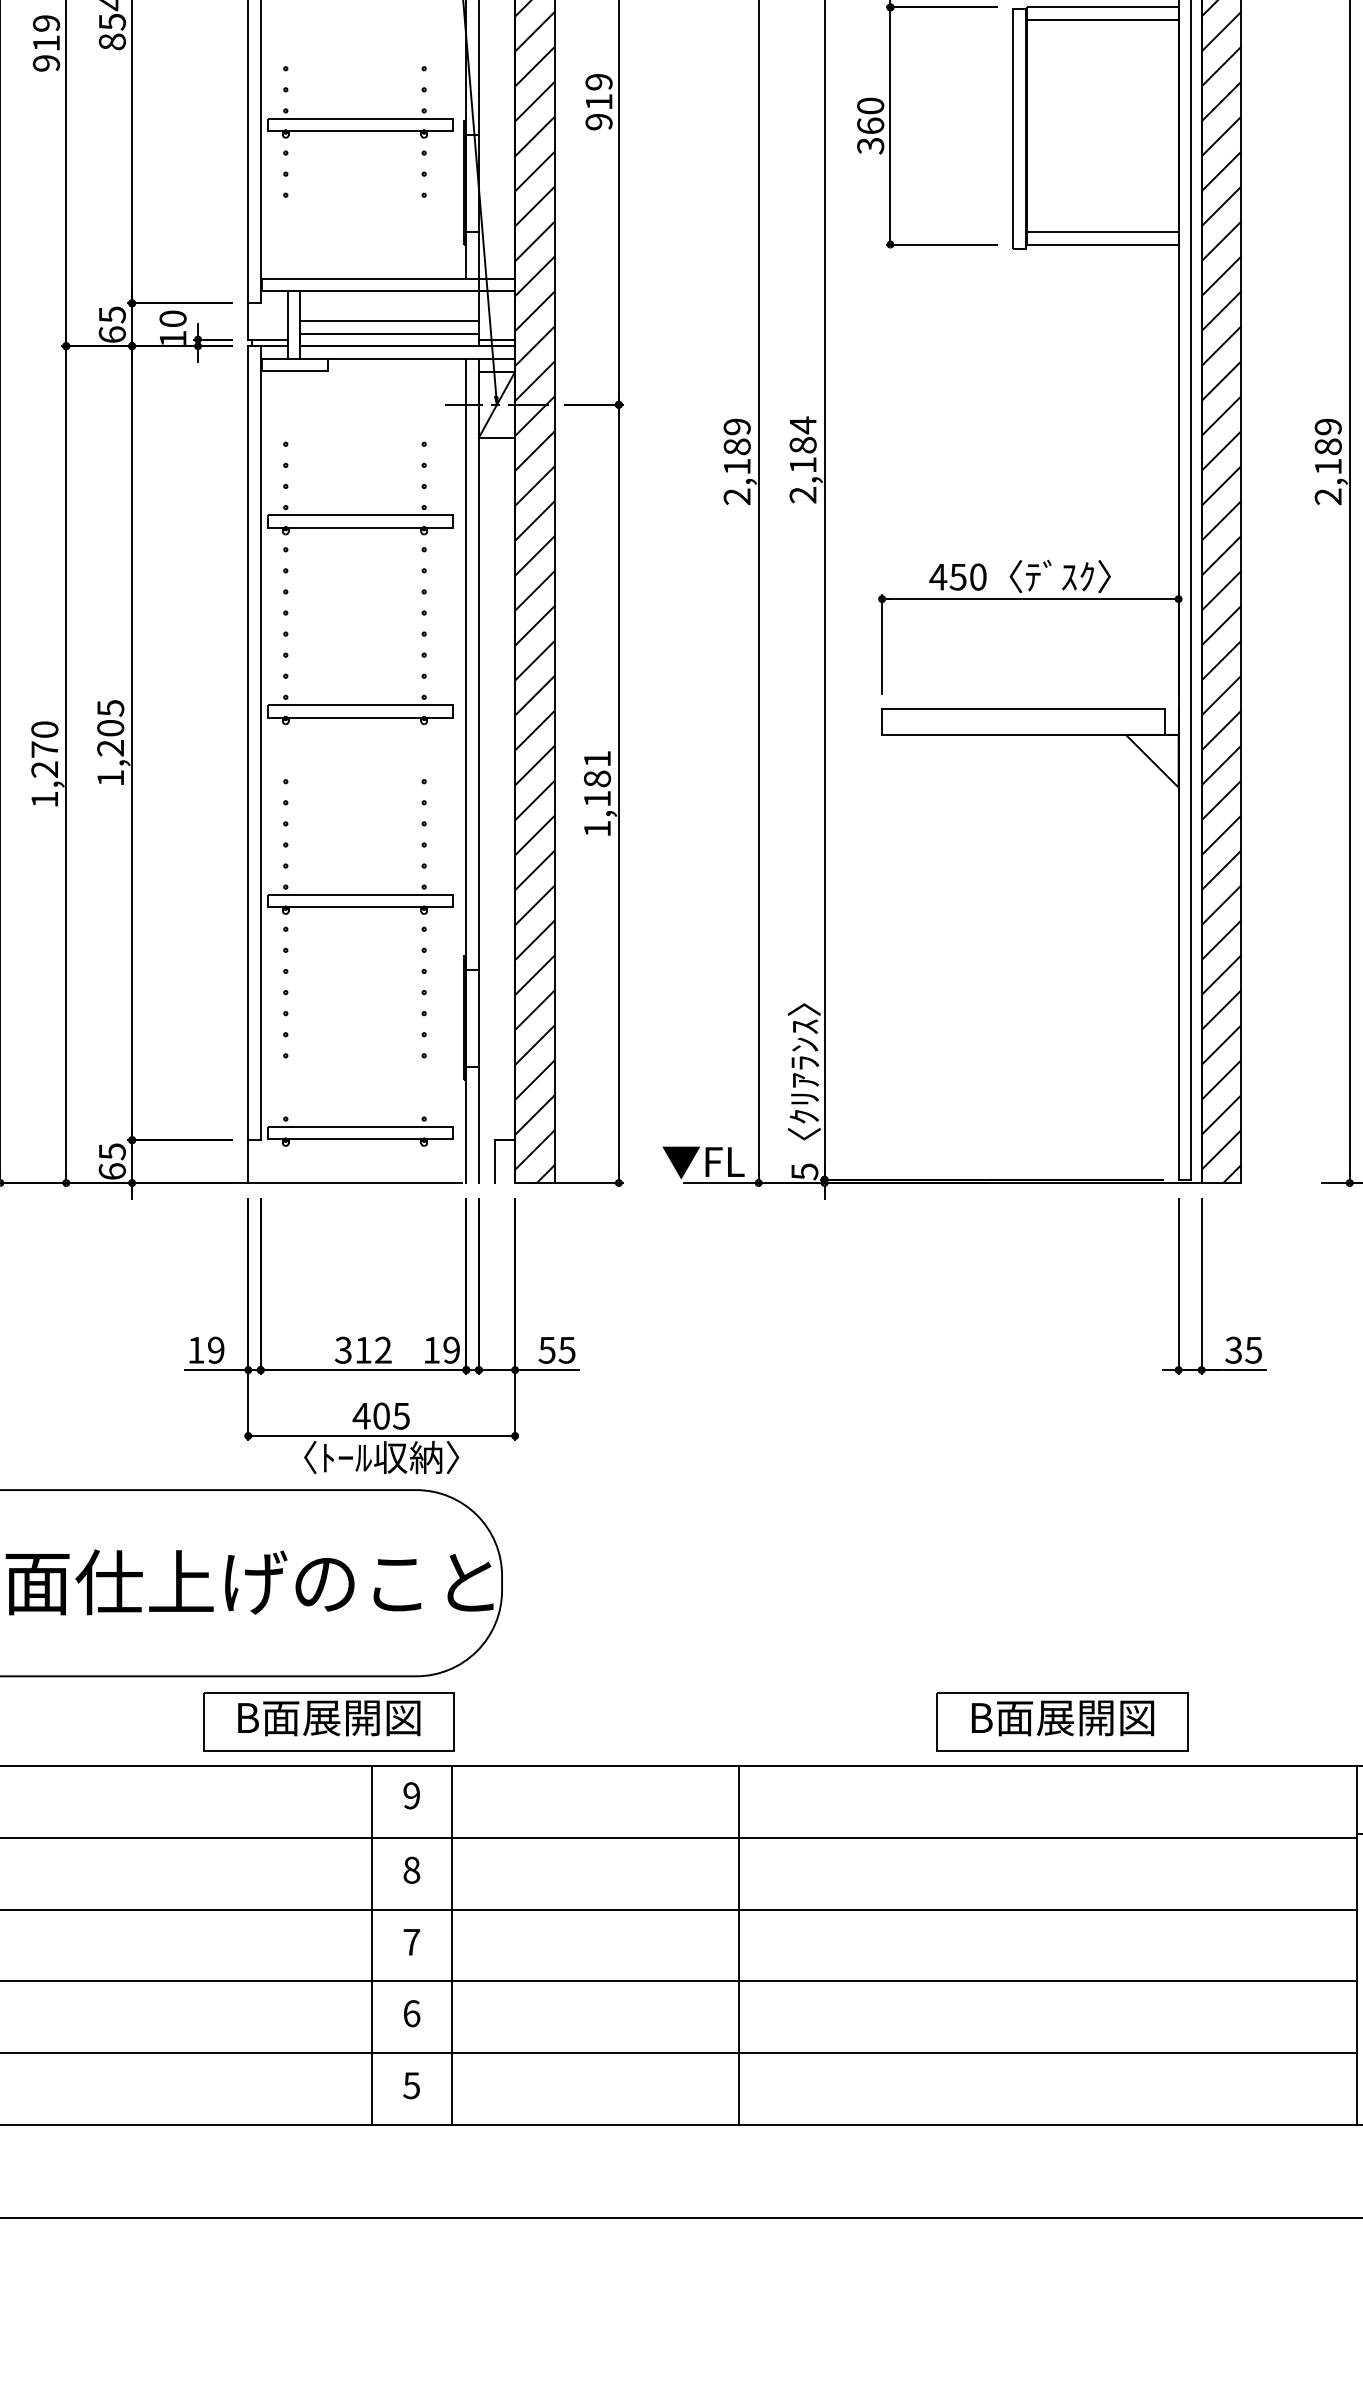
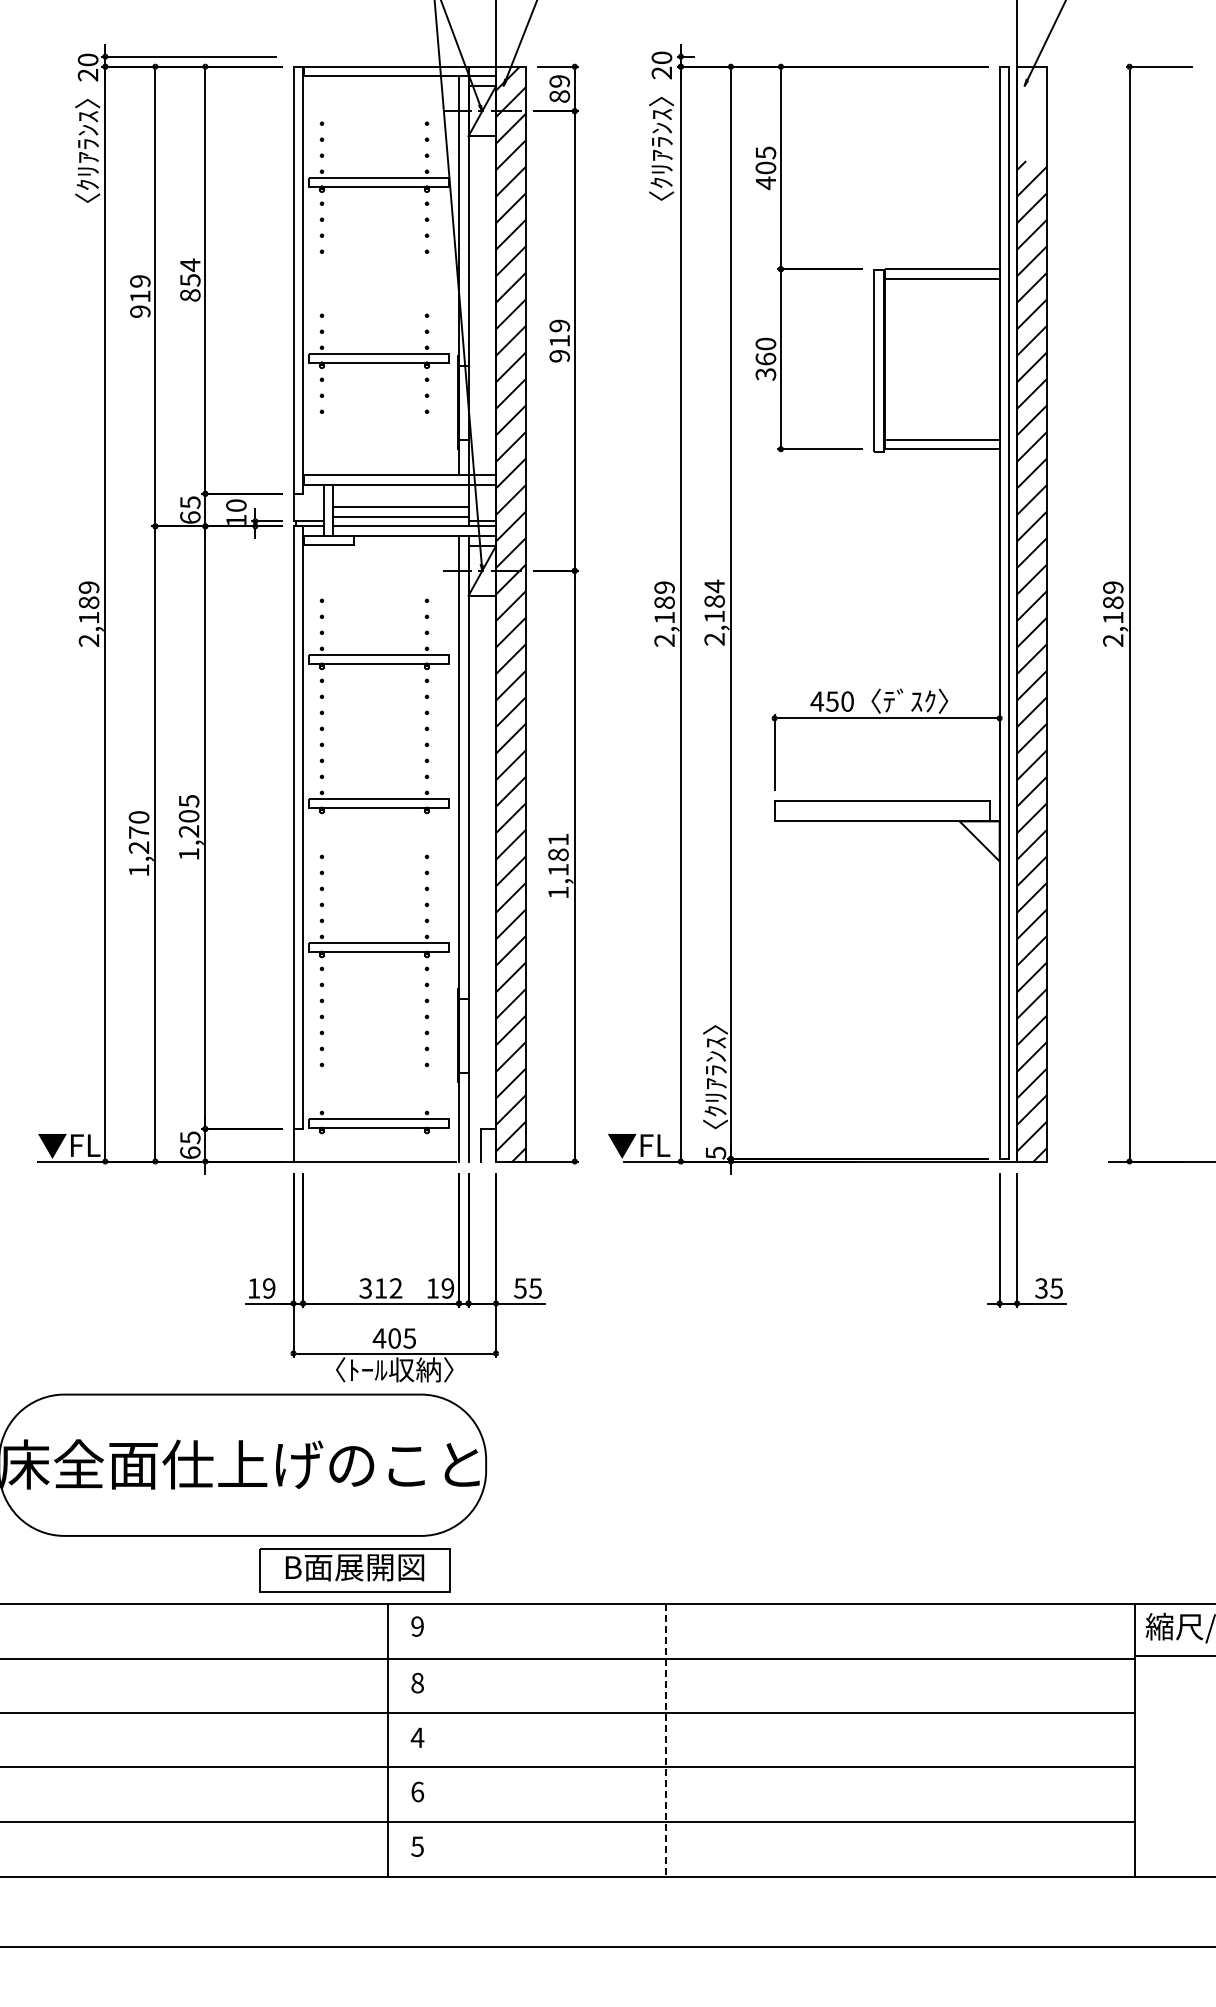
part: (1062, 1721) -> (911, 1570), removed
text: (411, 1941) -> (417, 1737), 7 -> 4
line: (451, 1945) -> (447, 1740), removed
line: (739, 1945) -> (666, 1740), solid -> dashed

